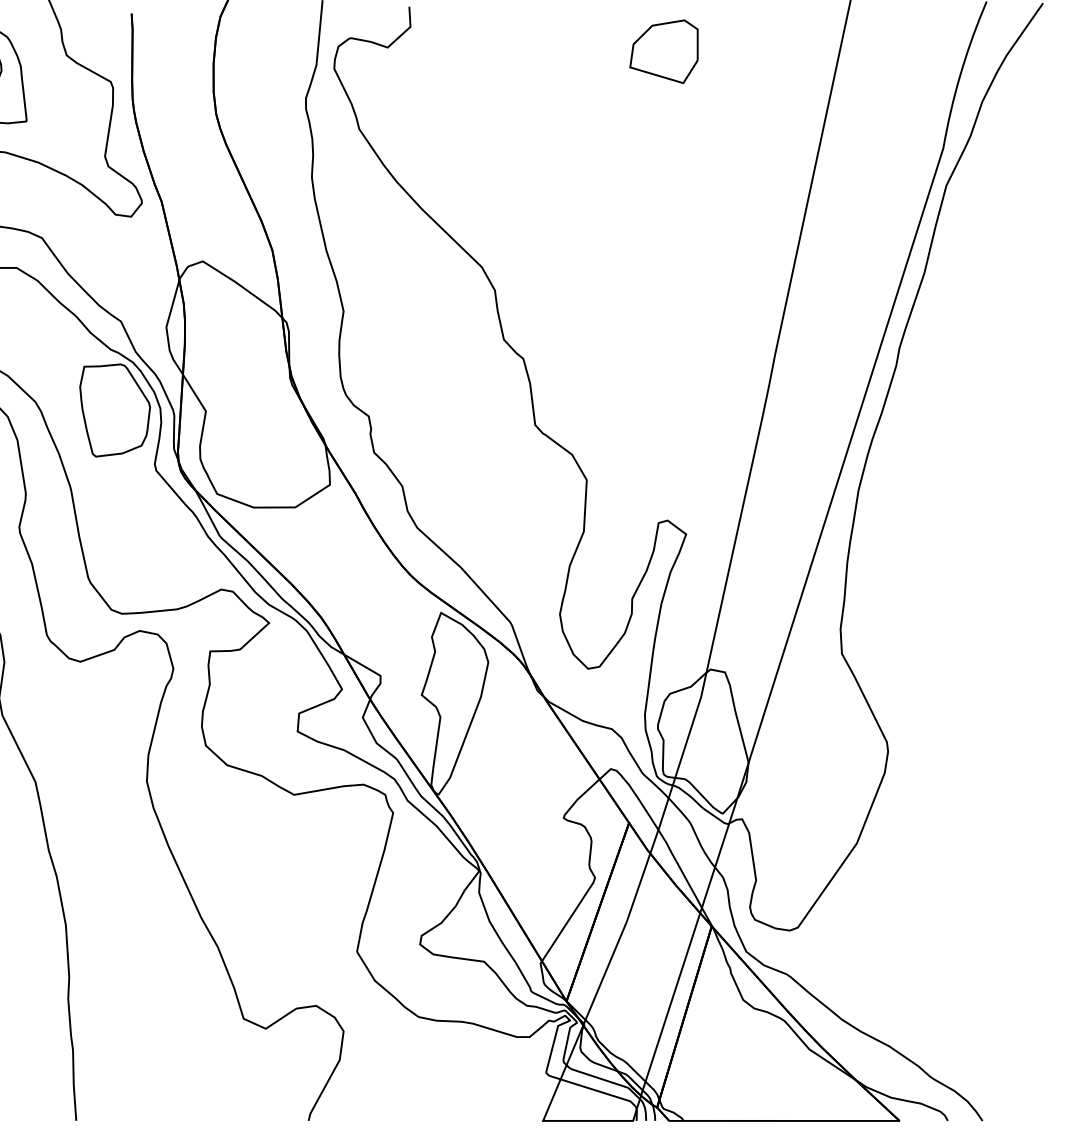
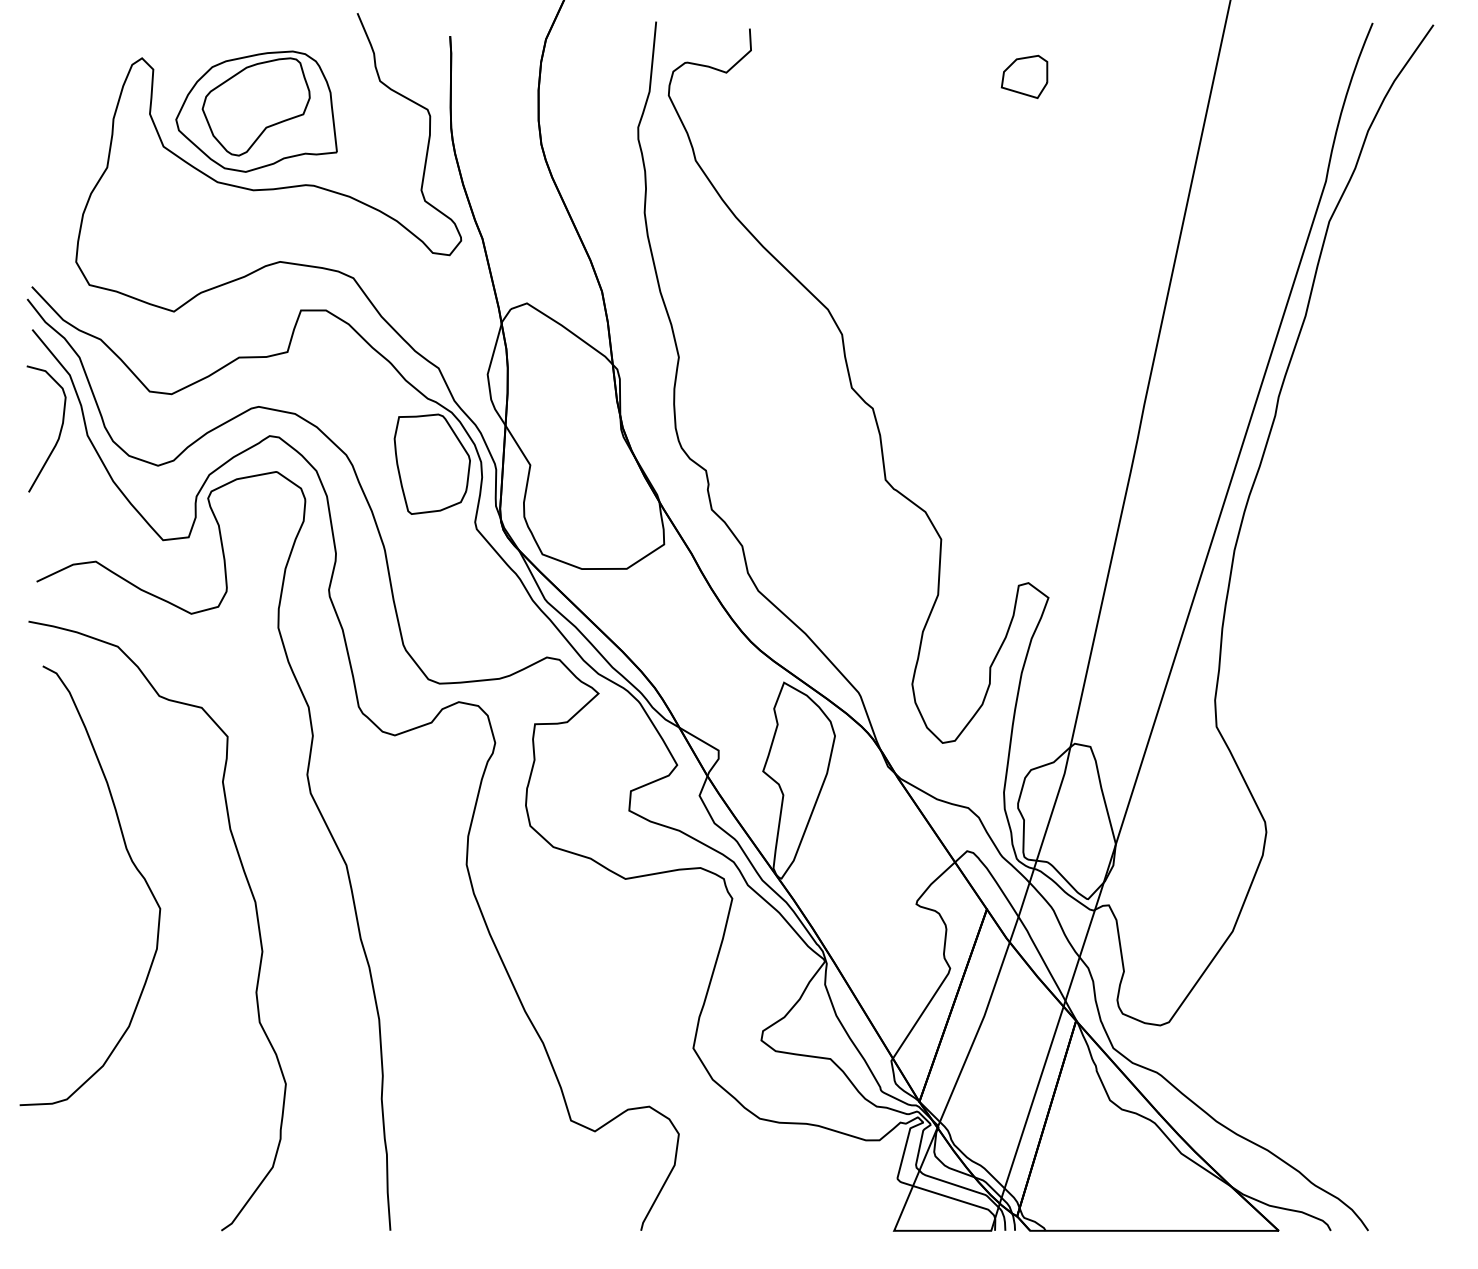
part: (663, 51) -> (1024, 76), size x0.62

